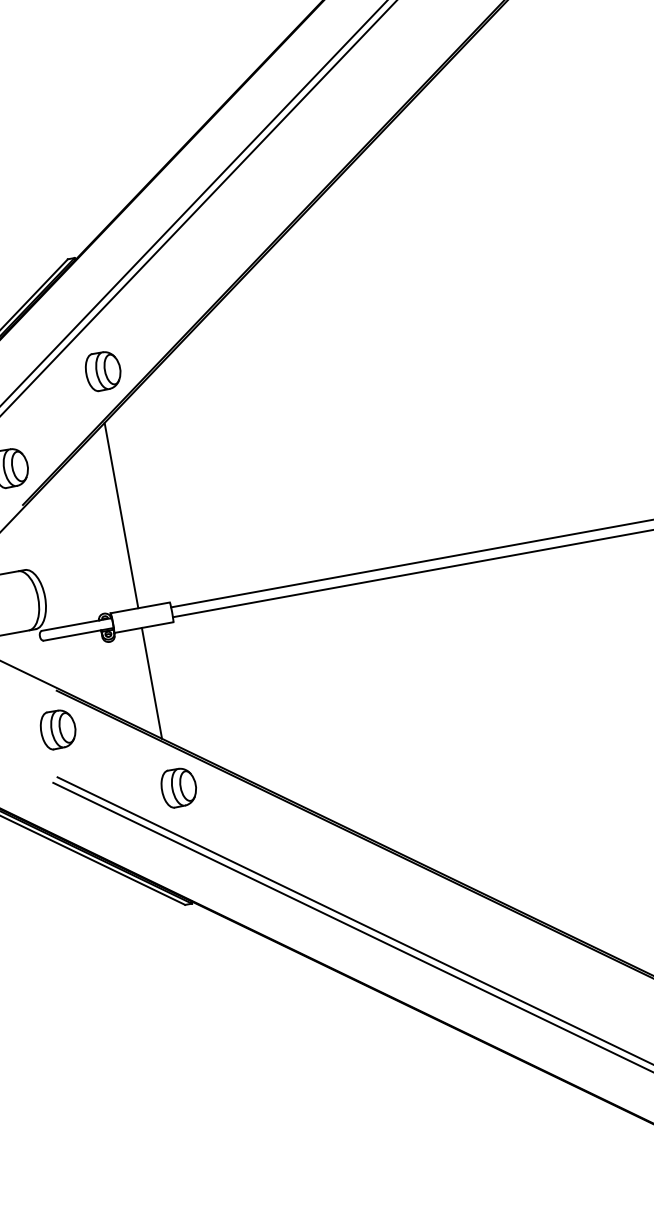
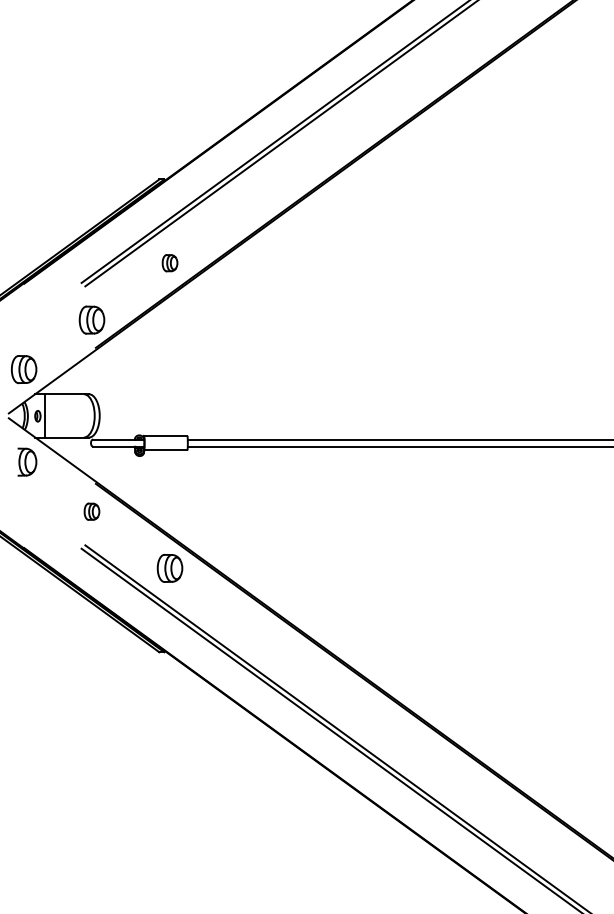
part: (102, 370) -> (169, 262), size x0.6
line: (121, 514) -> (164, 367), removed
line: (152, 682) -> (164, 490), removed
part: (57, 729) -> (91, 511), size x0.6

